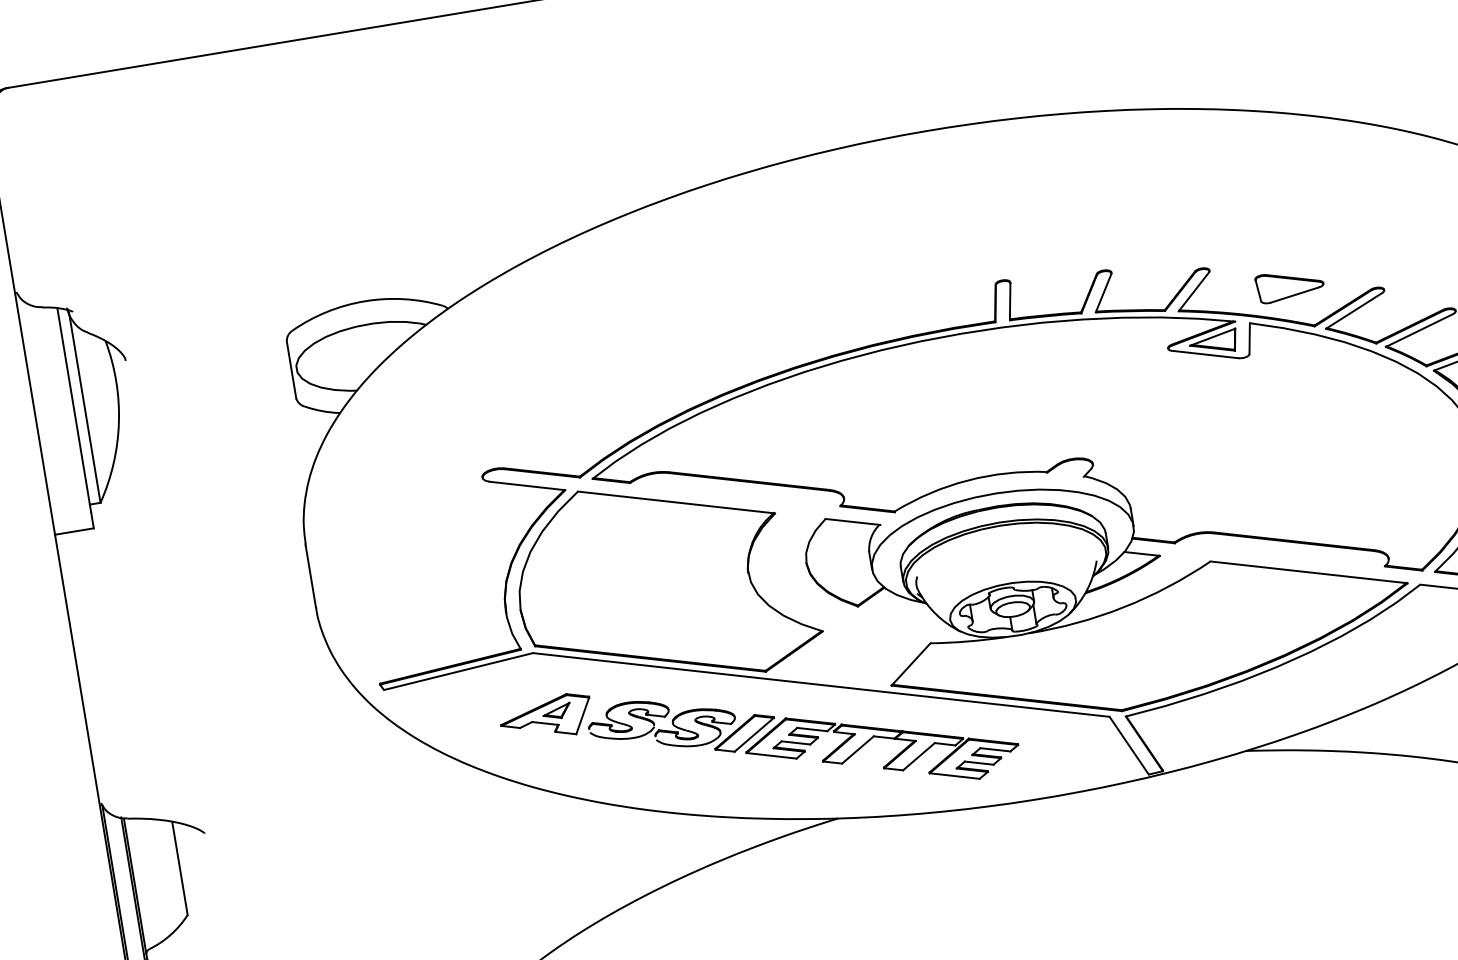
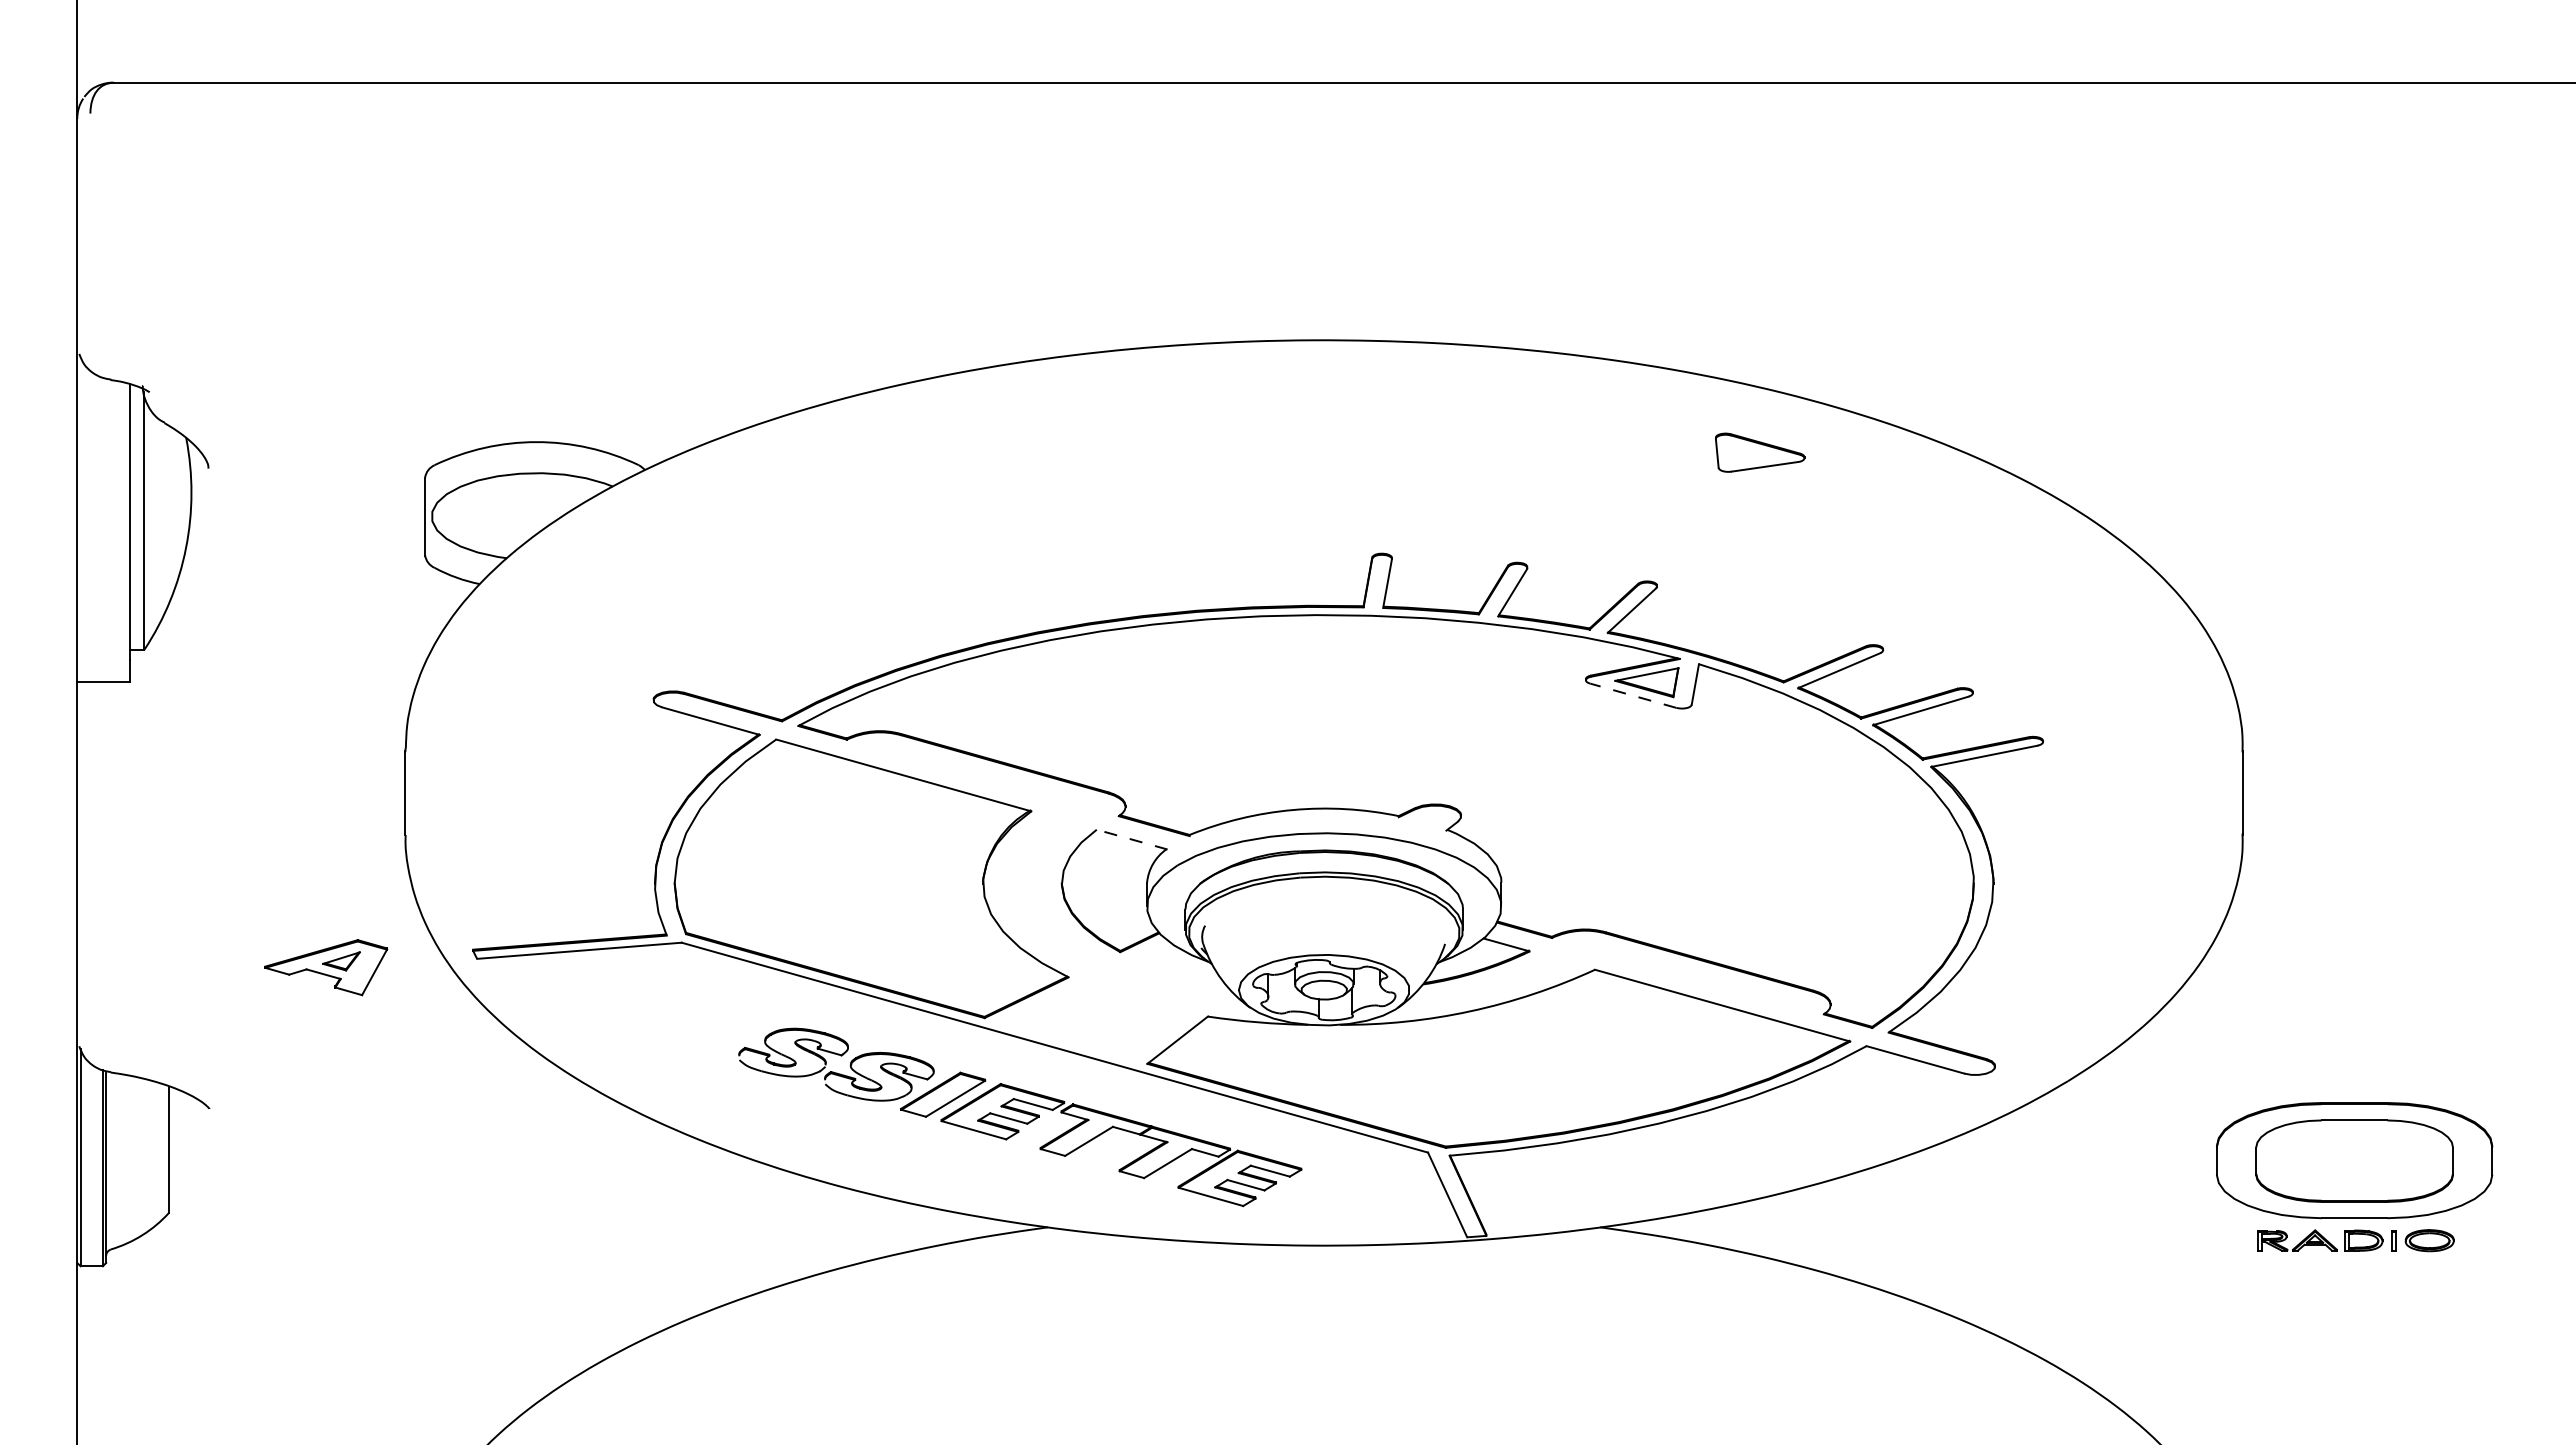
part: (1290, 284) -> (1760, 452), moved
line: (1205, 354) -> (1633, 695), solid -> dashed
line: (853, 521) -> (1132, 839), solid -> dashed
part: (546, 718) -> (326, 967), moved

